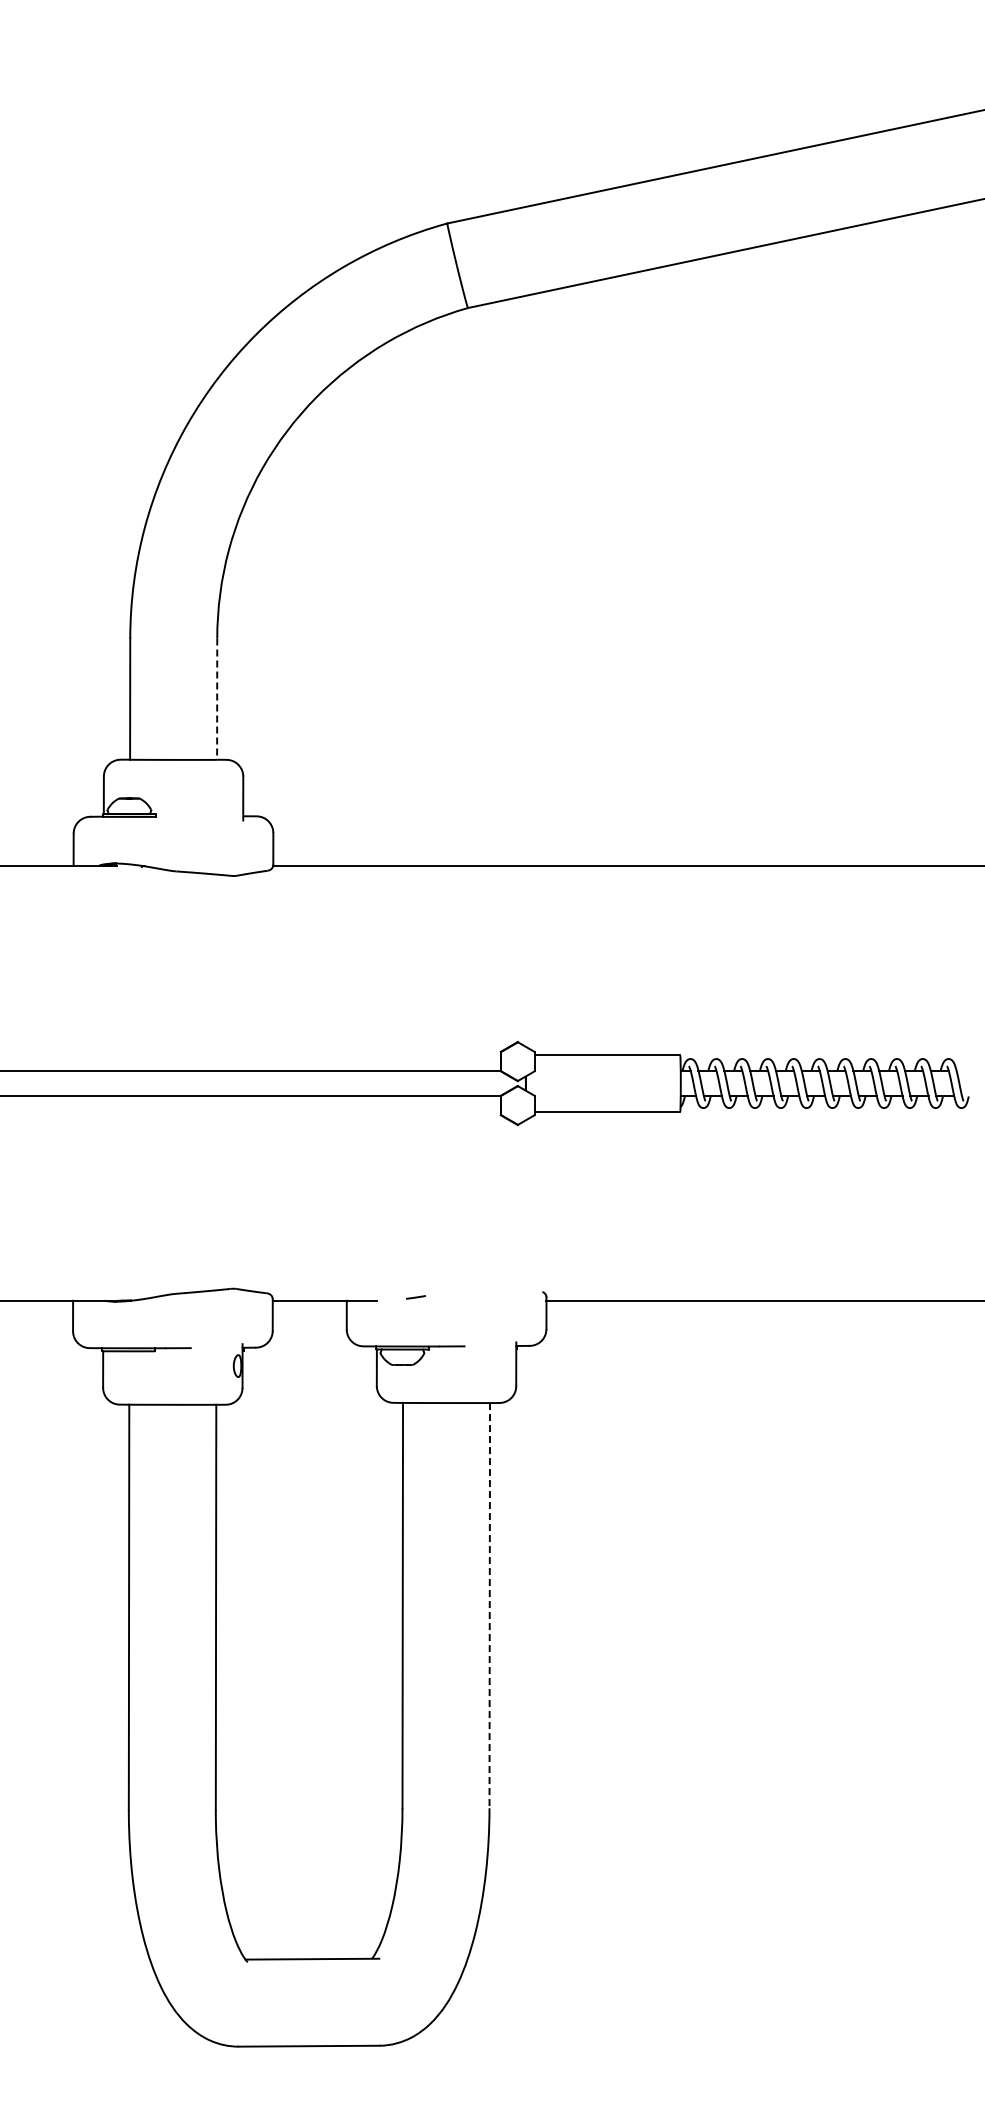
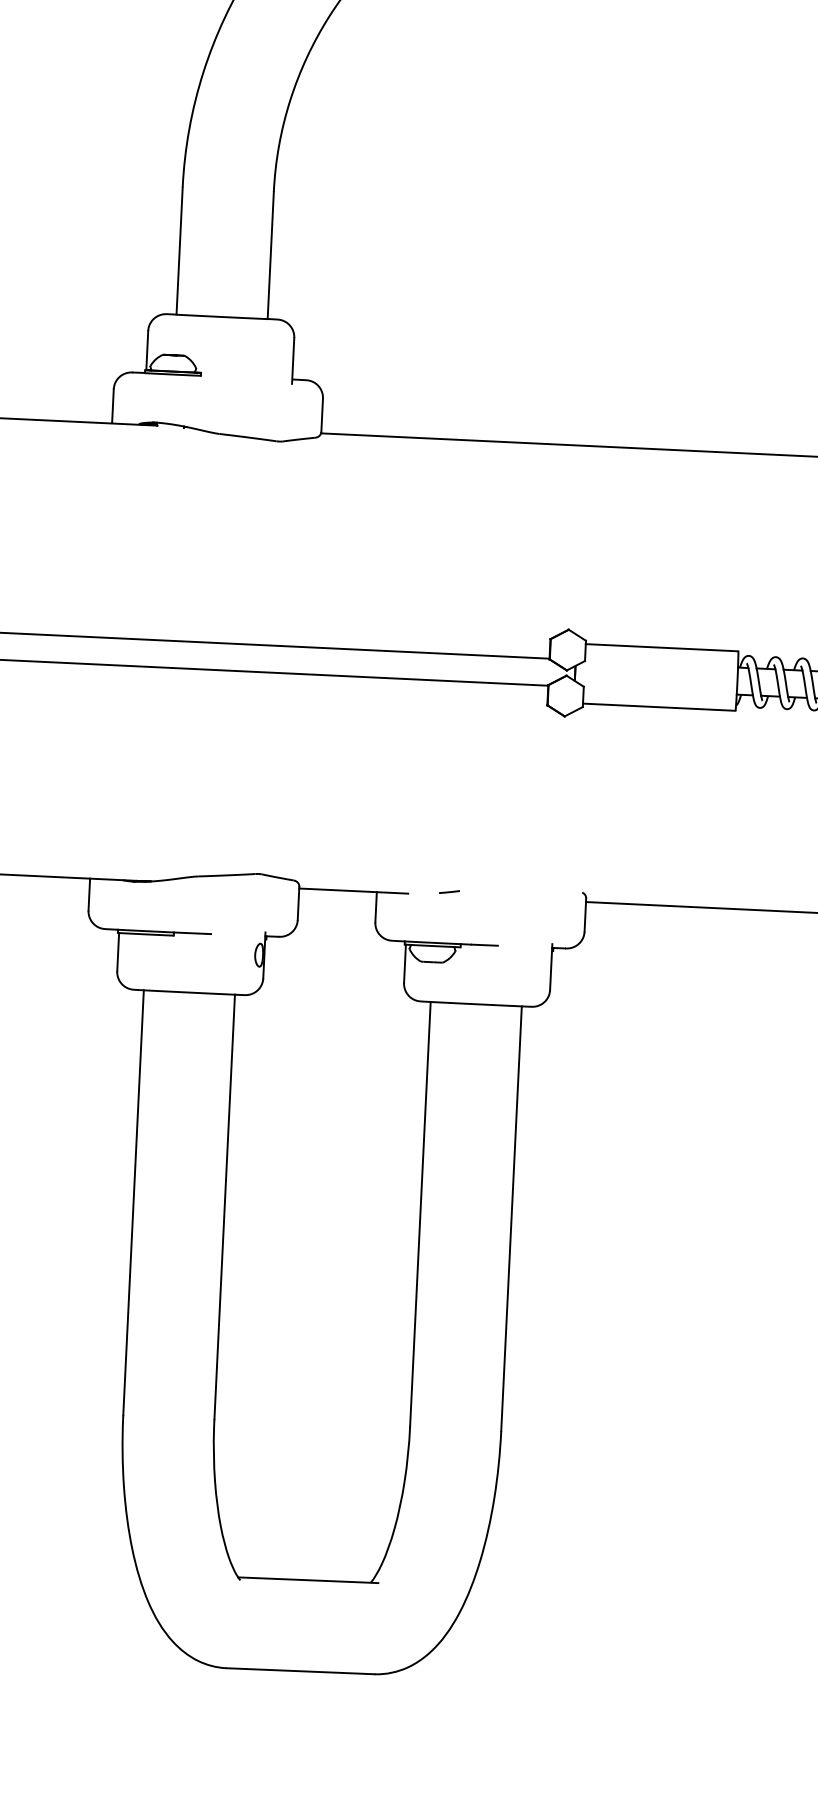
line: (217, 699) -> (271, 255), dashed -> solid
line: (489, 1605) -> (511, 1218), dashed -> solid

